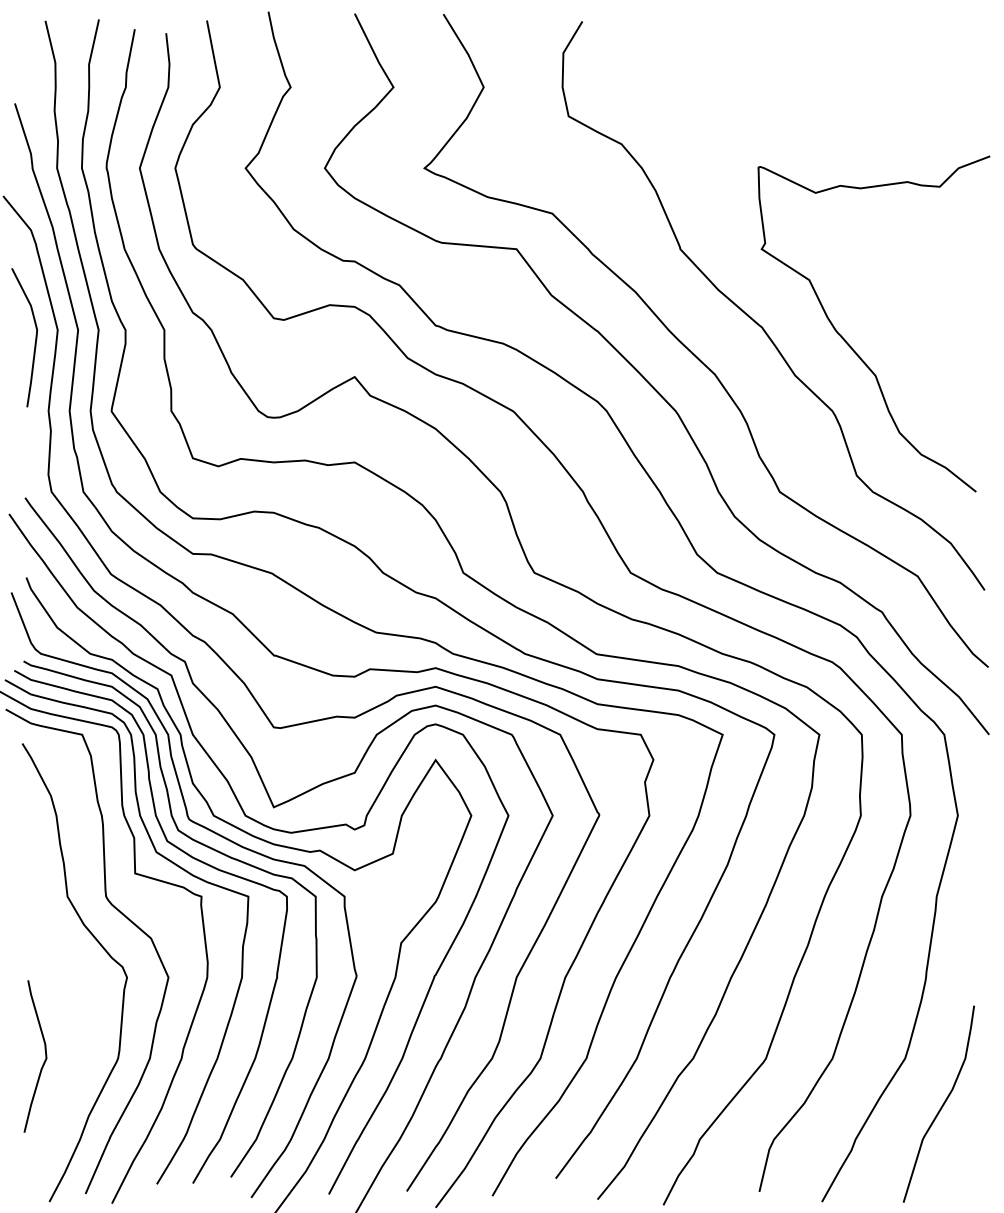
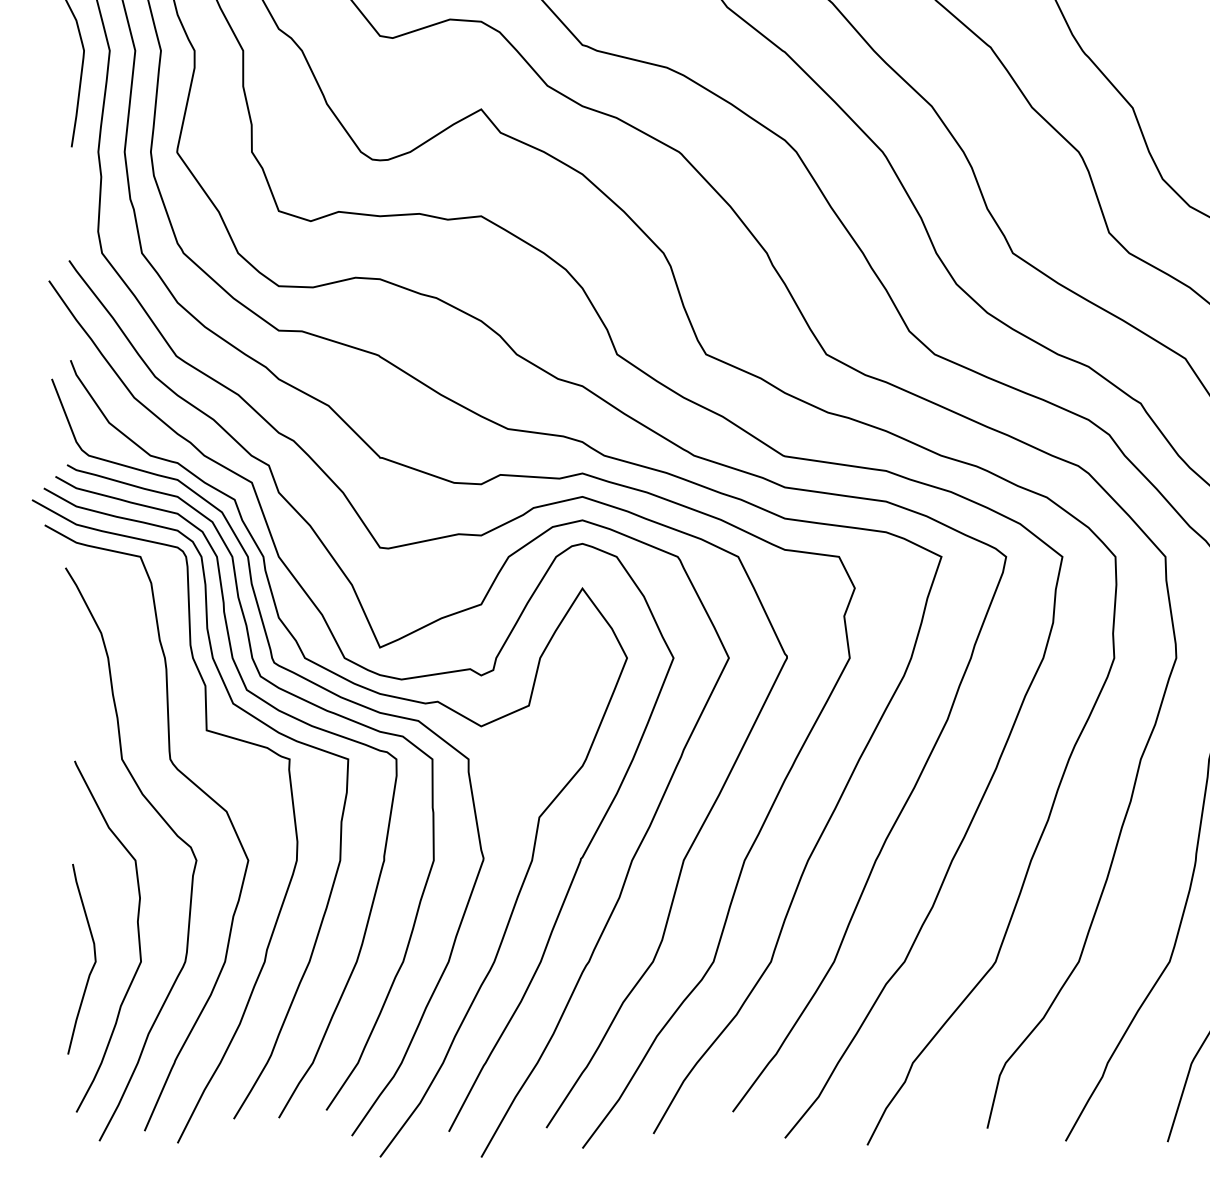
curve: (79, 1034) -> (137, 931), added

